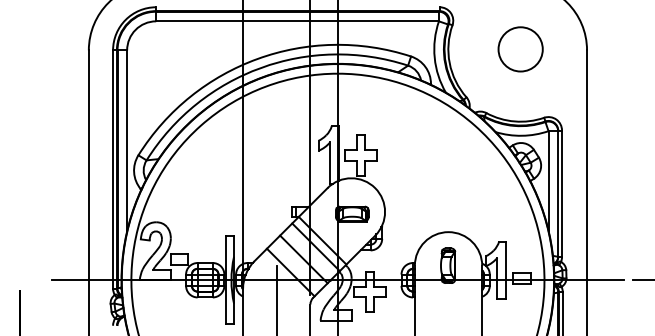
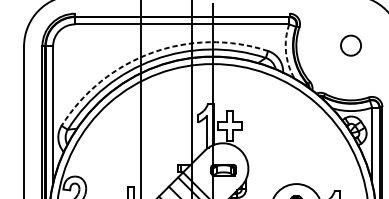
circle: (520, 49) -> (350, 45), size x0.6
arc: (434, 57) -> (285, 51), solid -> dashed
arc: (257, 58) -> (151, 52), solid -> dashed

